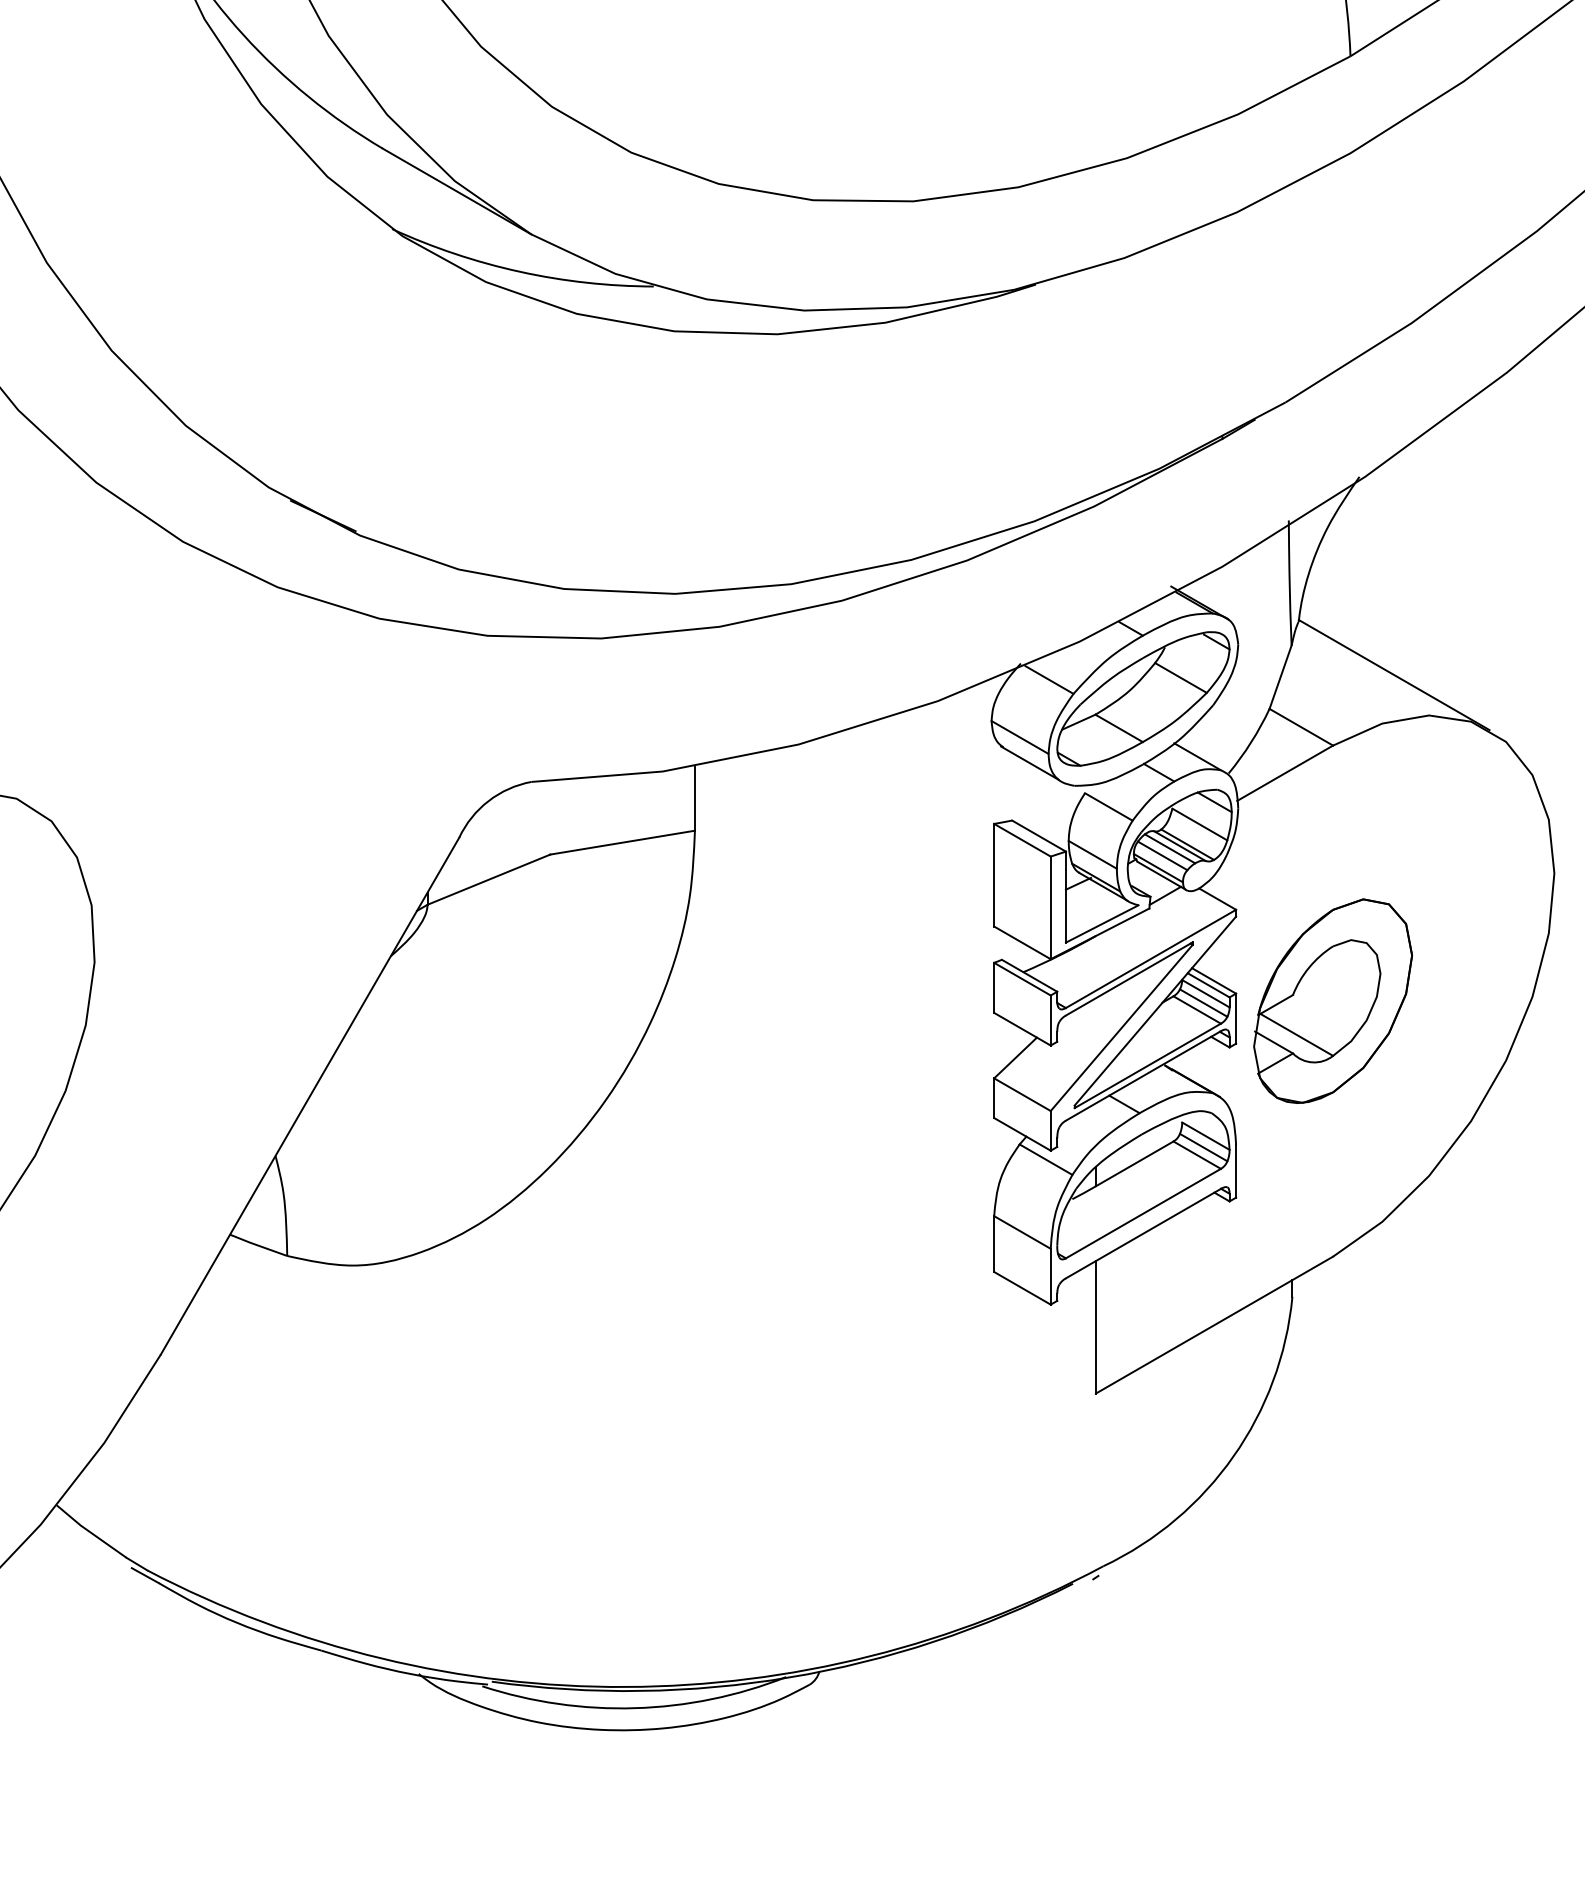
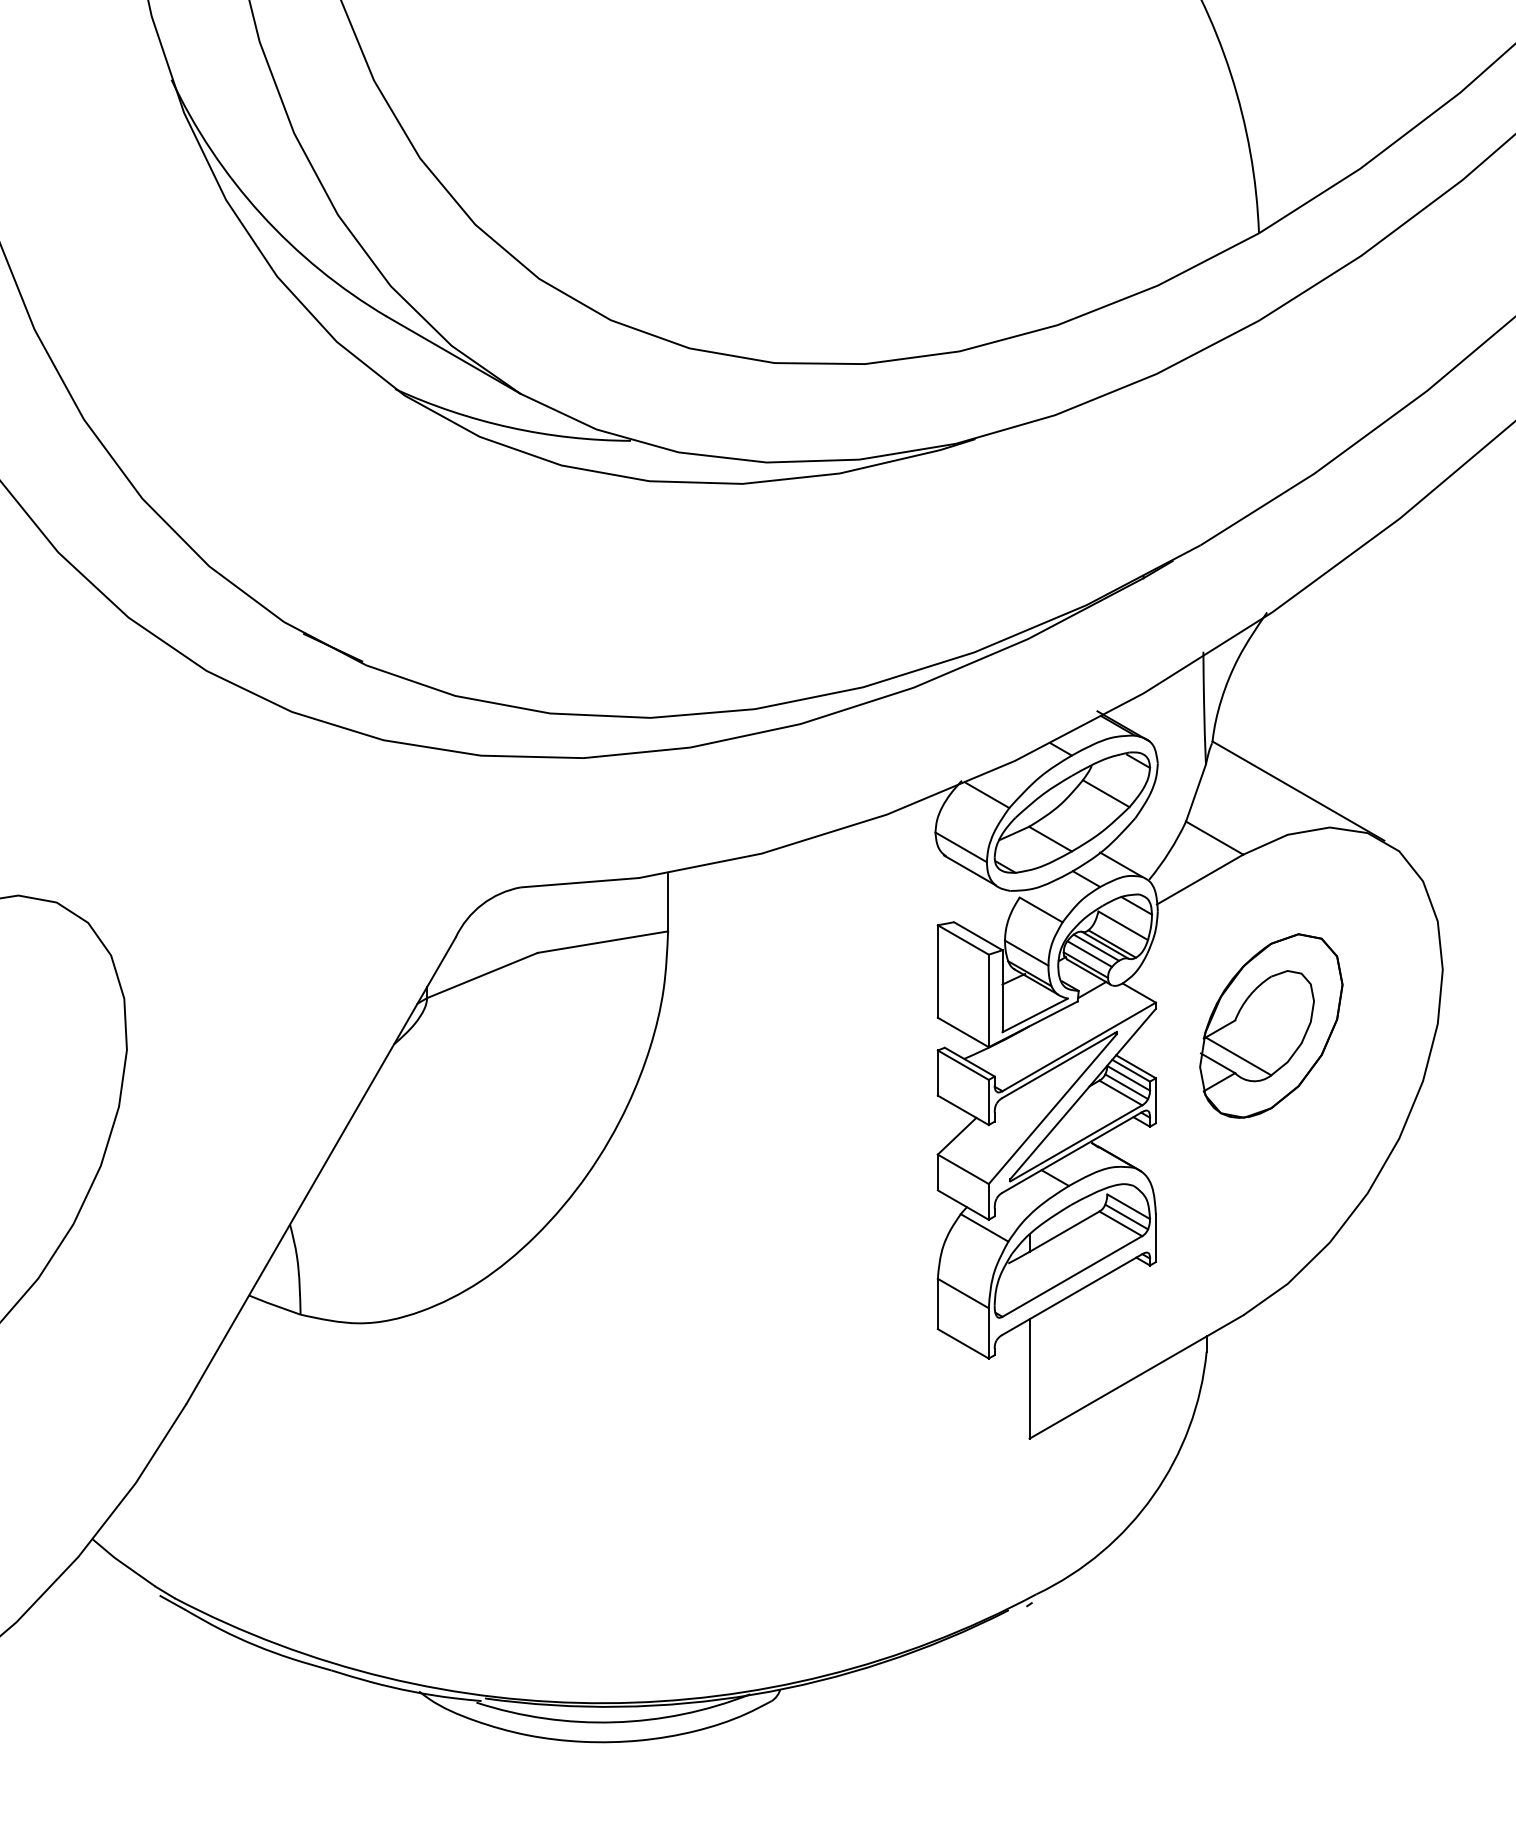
part: (1333, 1000) -> (1271, 1025), moved

